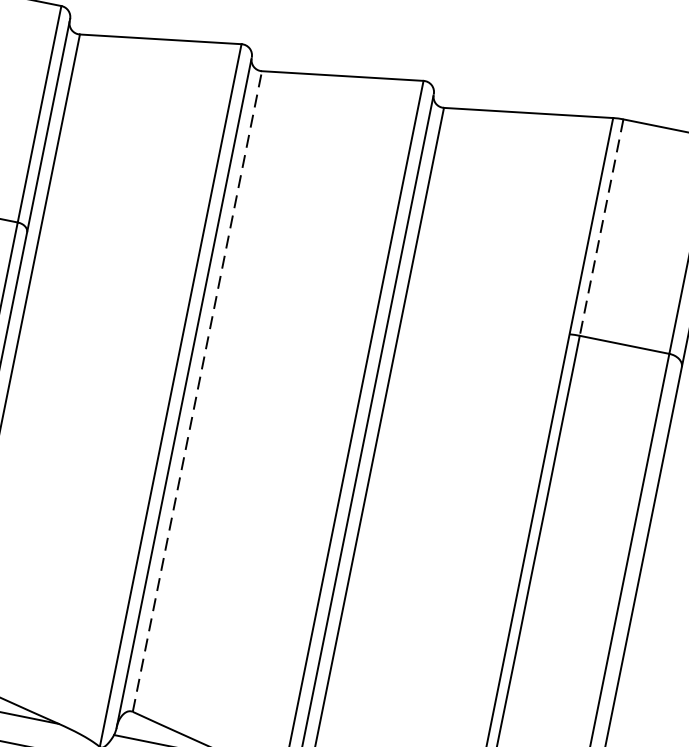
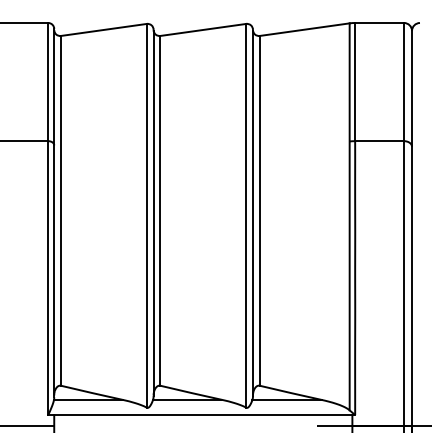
line: (602, 228) -> (355, 82), dashed -> solid
line: (197, 390) -> (160, 210), dashed -> solid

